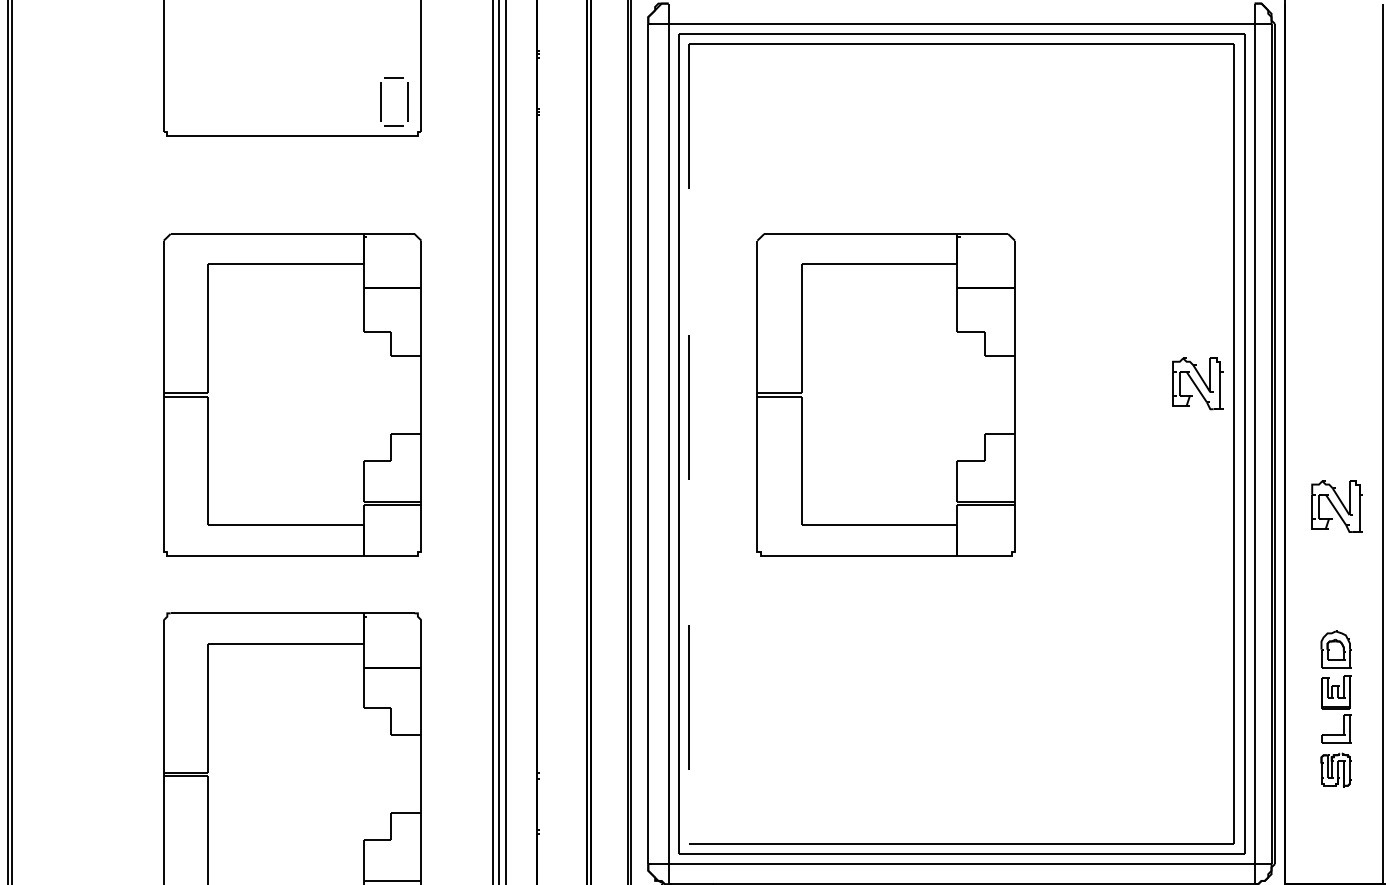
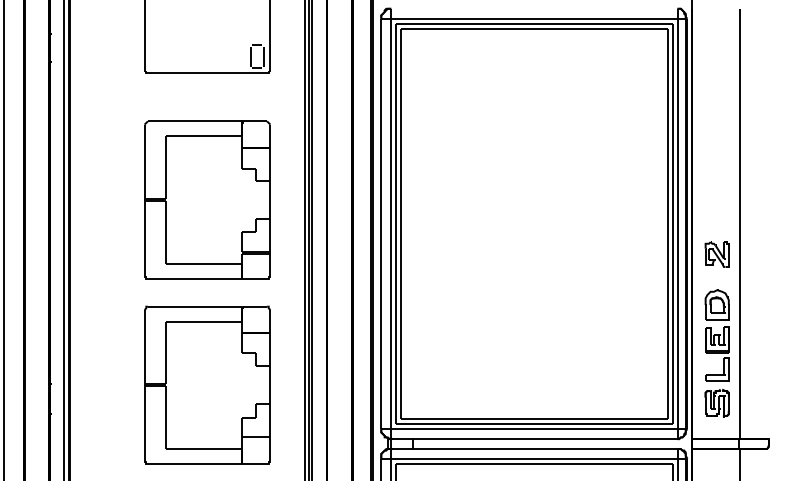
part: (1195, 383) -> (648, 194), removed
part: (886, 393) -> (497, 199), removed
line: (689, 445) -> (401, 224), dashed -> solid
part: (1334, 709) -> (716, 353), size x1.67

